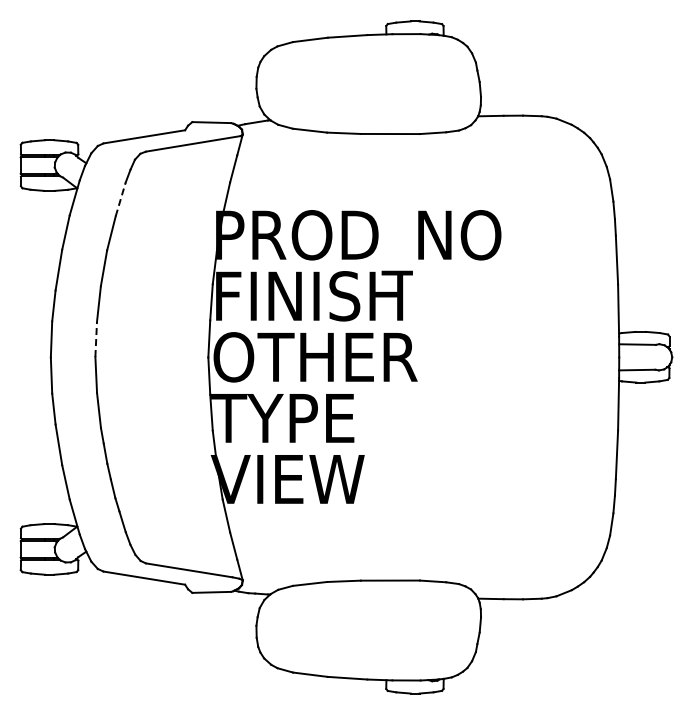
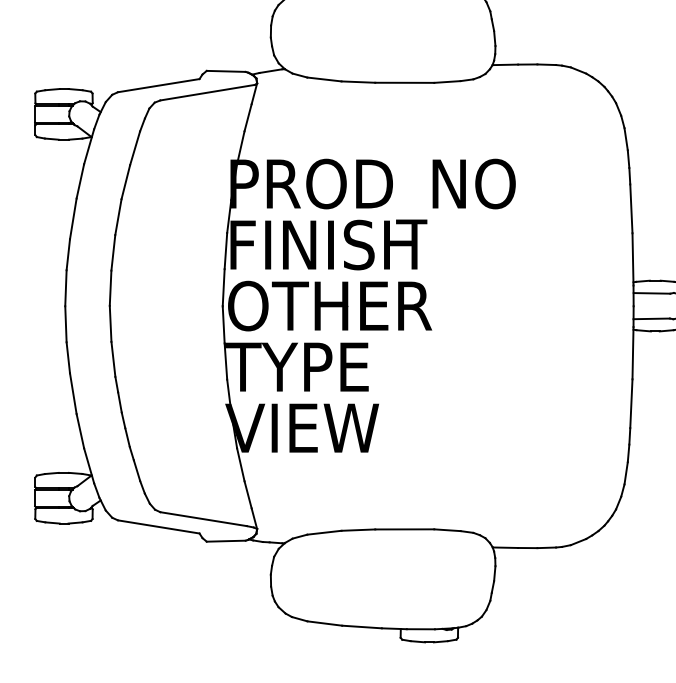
line: (120, 199) -> (134, 148), dashed -> solid
line: (96, 339) -> (110, 288), dashed -> solid

